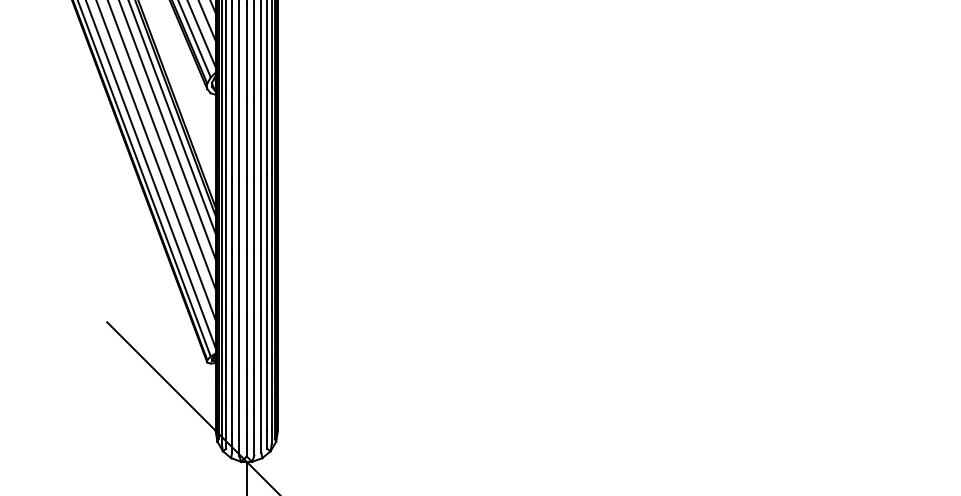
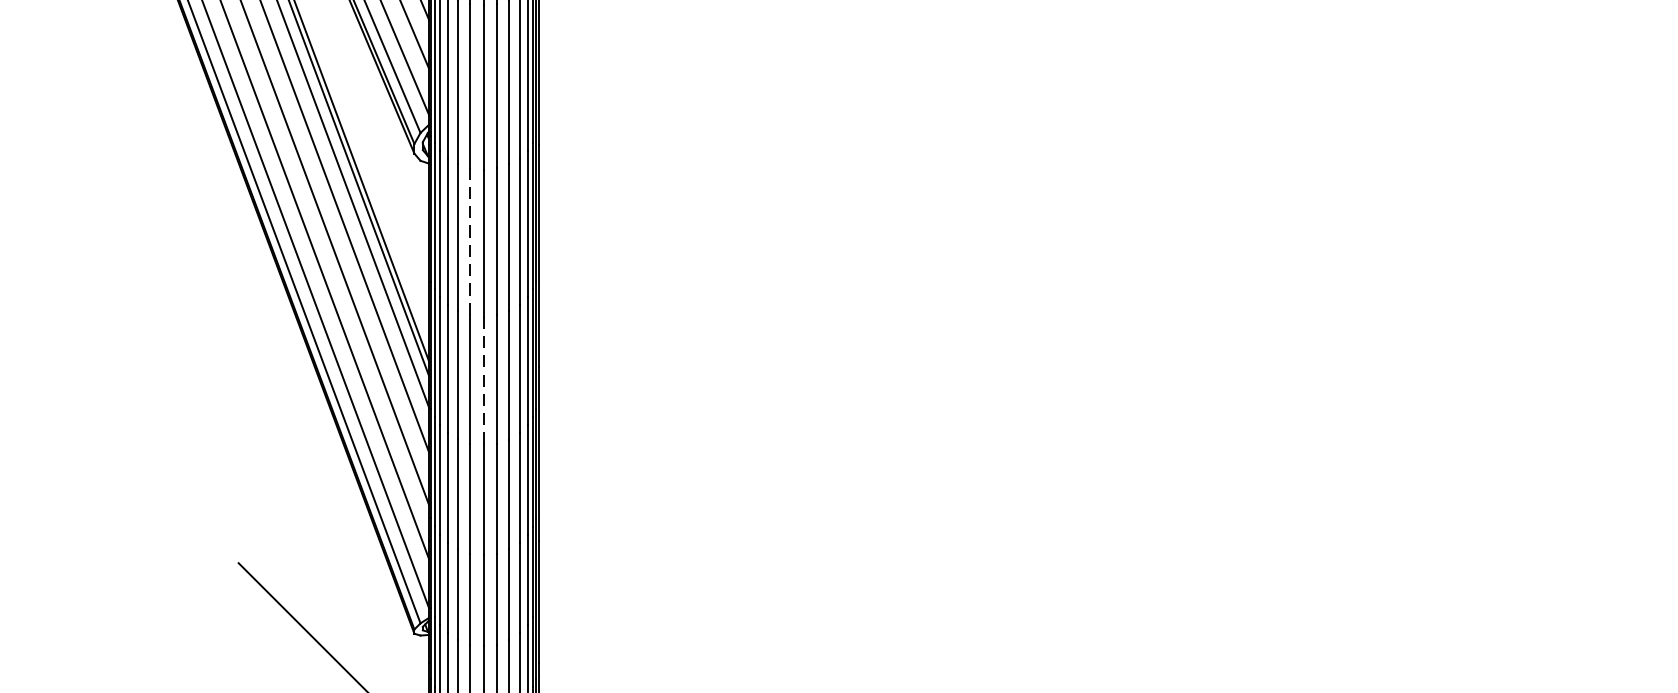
line: (239, 139) -> (470, 242), solid -> dashed
line: (246, 218) -> (483, 380), solid -> dashed

